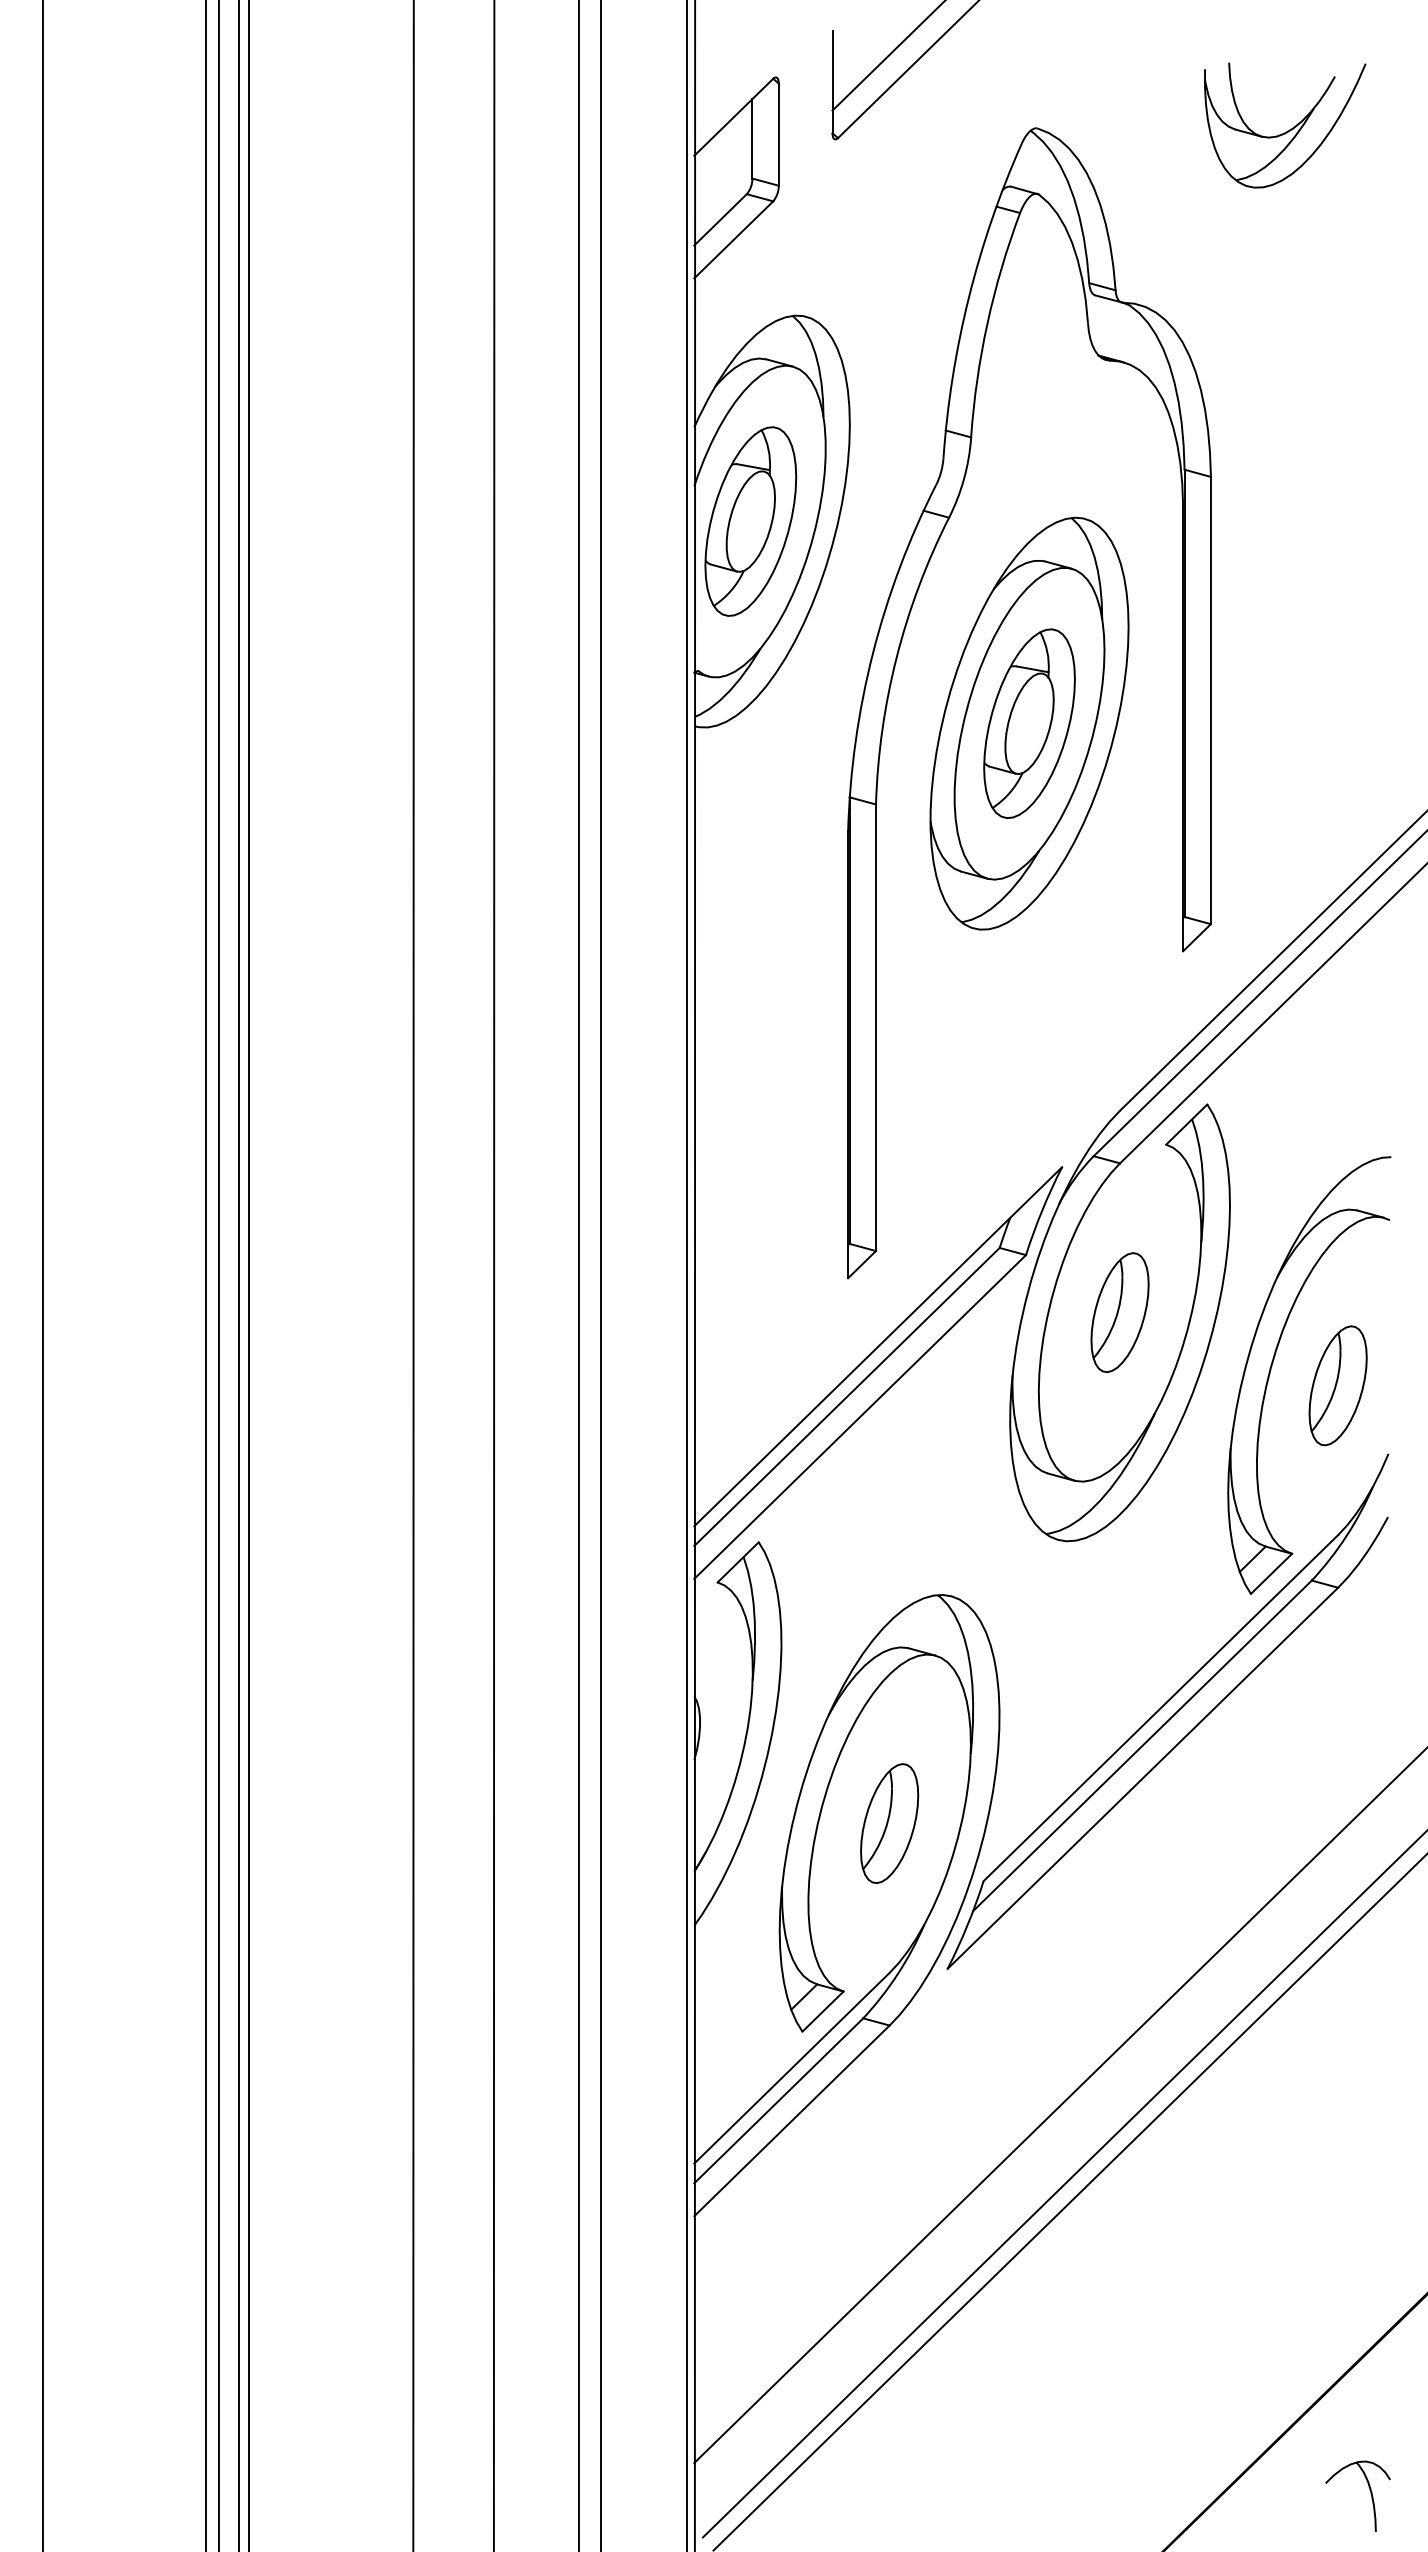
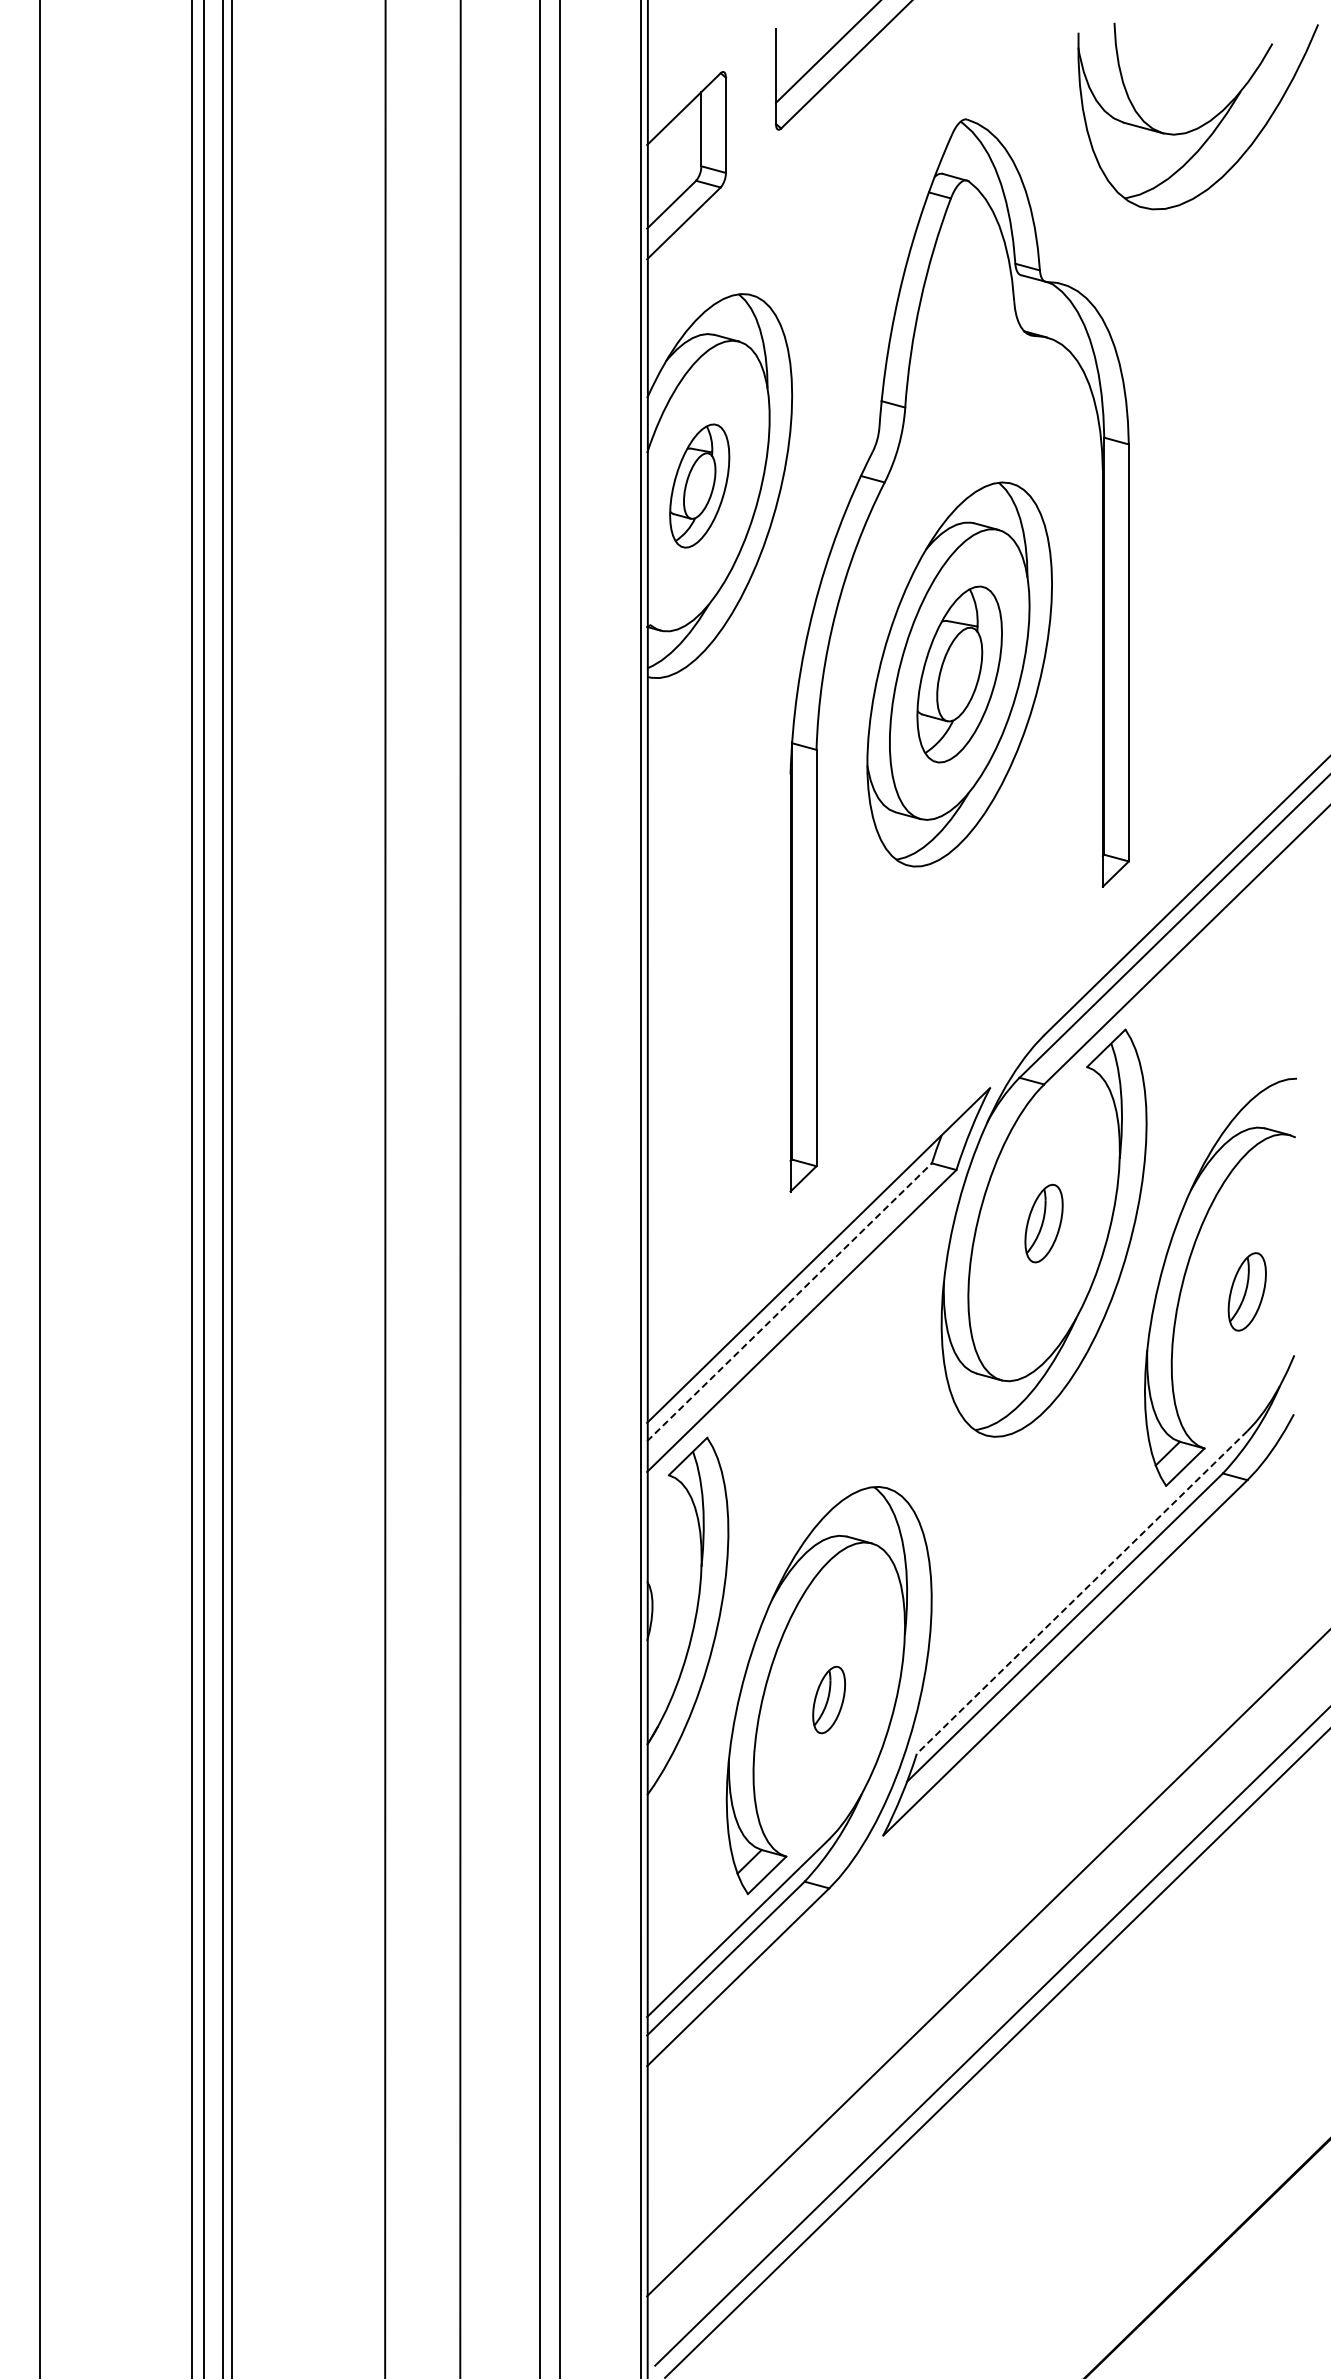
part: (1284, 125) -> (1197, 116), size x1.6
part: (750, 520) -> (699, 485), size x0.7
part: (1119, 1312) -> (1043, 1223), size x0.7
part: (1337, 1385) -> (1246, 1291), size x0.7
line: (846, 1397) -> (789, 1302), solid -> dashed
line: (1161, 1708) -> (1082, 1592), solid -> dashed
part: (888, 1822) -> (828, 1699), size x0.6
part: (1370, 2493) -> (1277, 2324), removed

